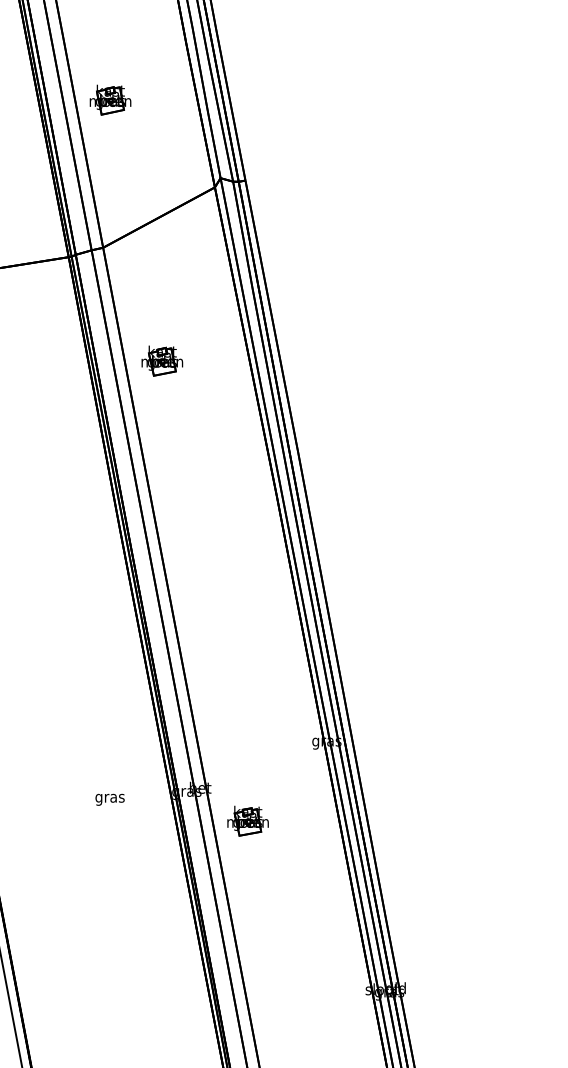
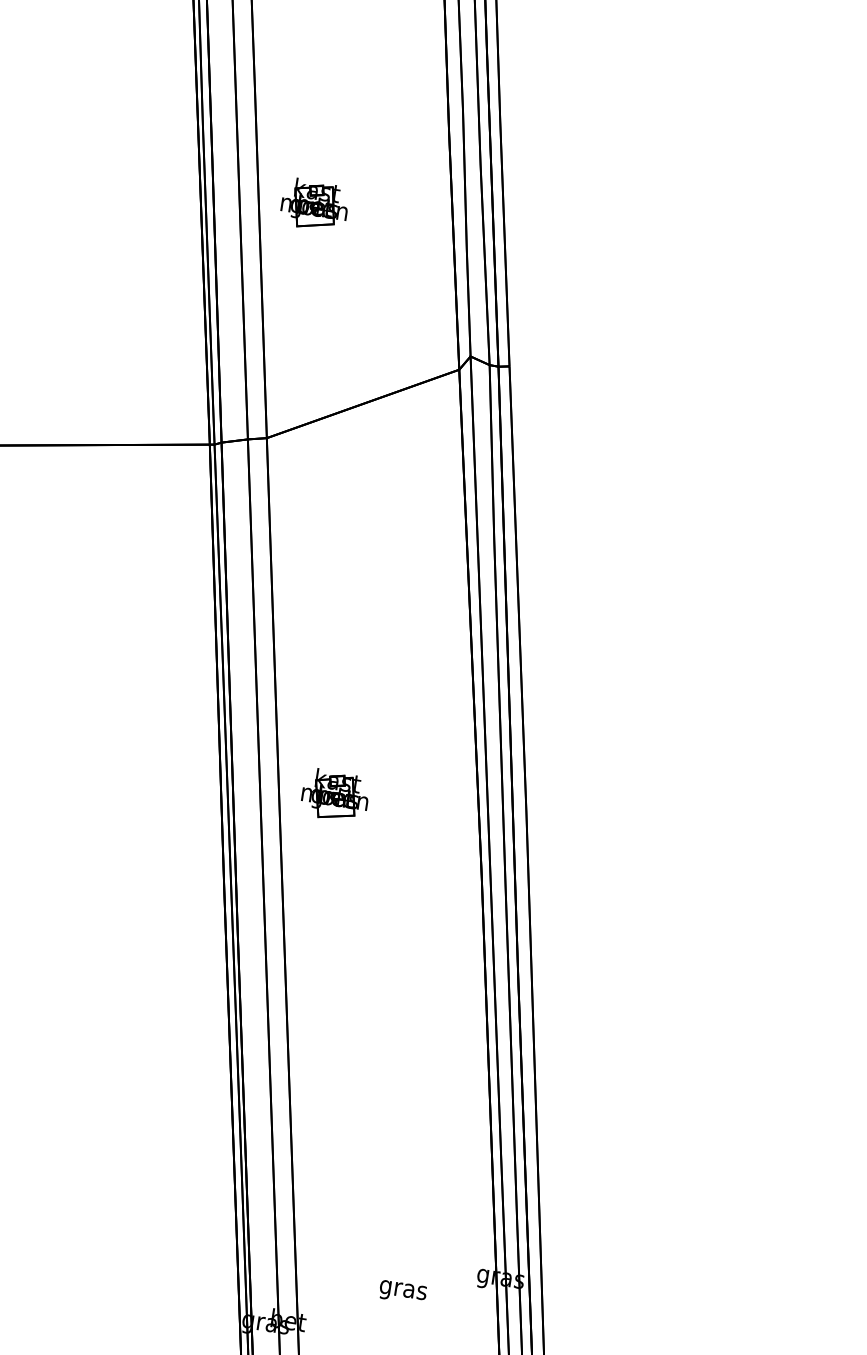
part: (162, 360) -> (335, 794), moved
text: (109, 799) -> (402, 1291), moved

